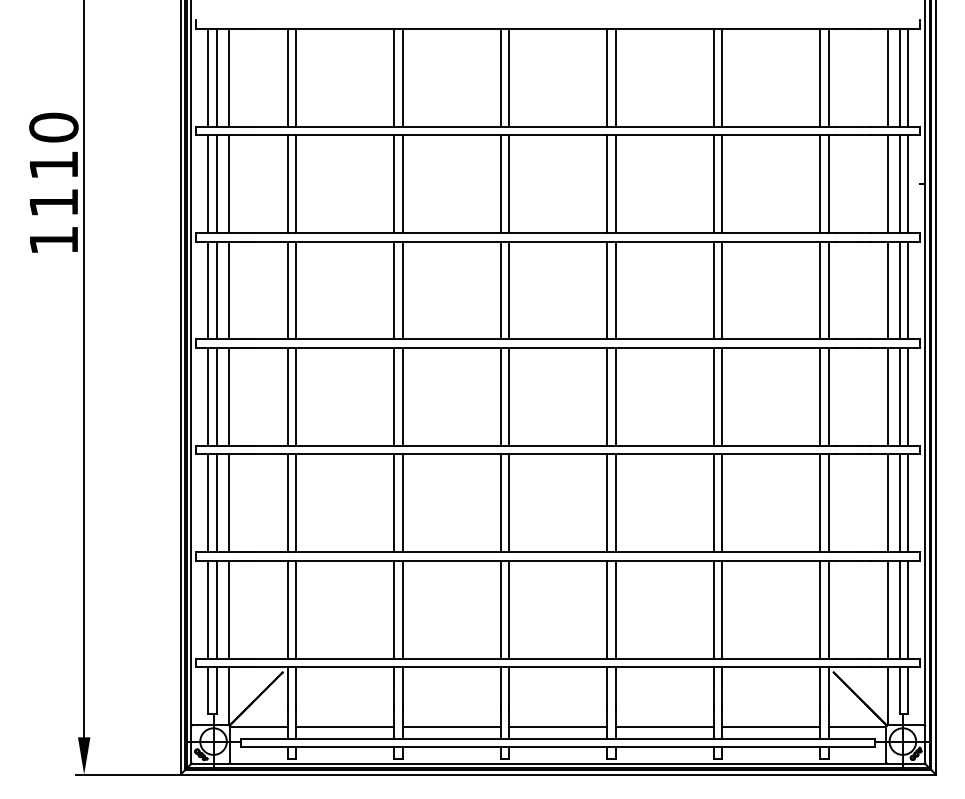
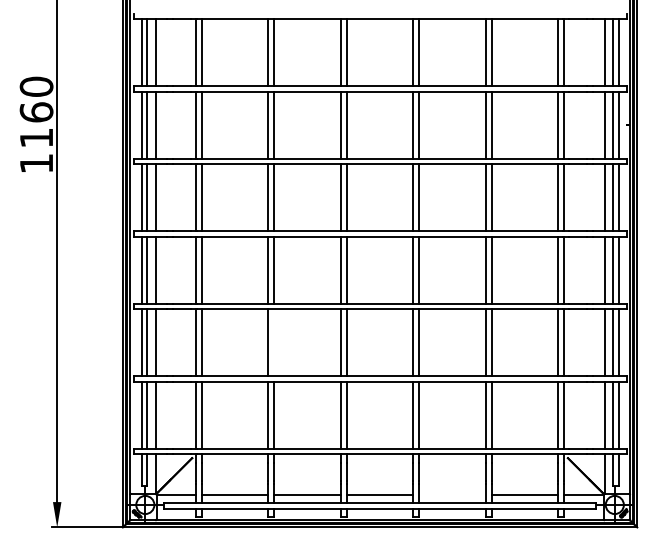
text: (53, 165) -> (36, 112), 1110 -> 1160
line: (403, 503) -> (274, 342), removed
line: (664, 726) -> (452, 494), removed

